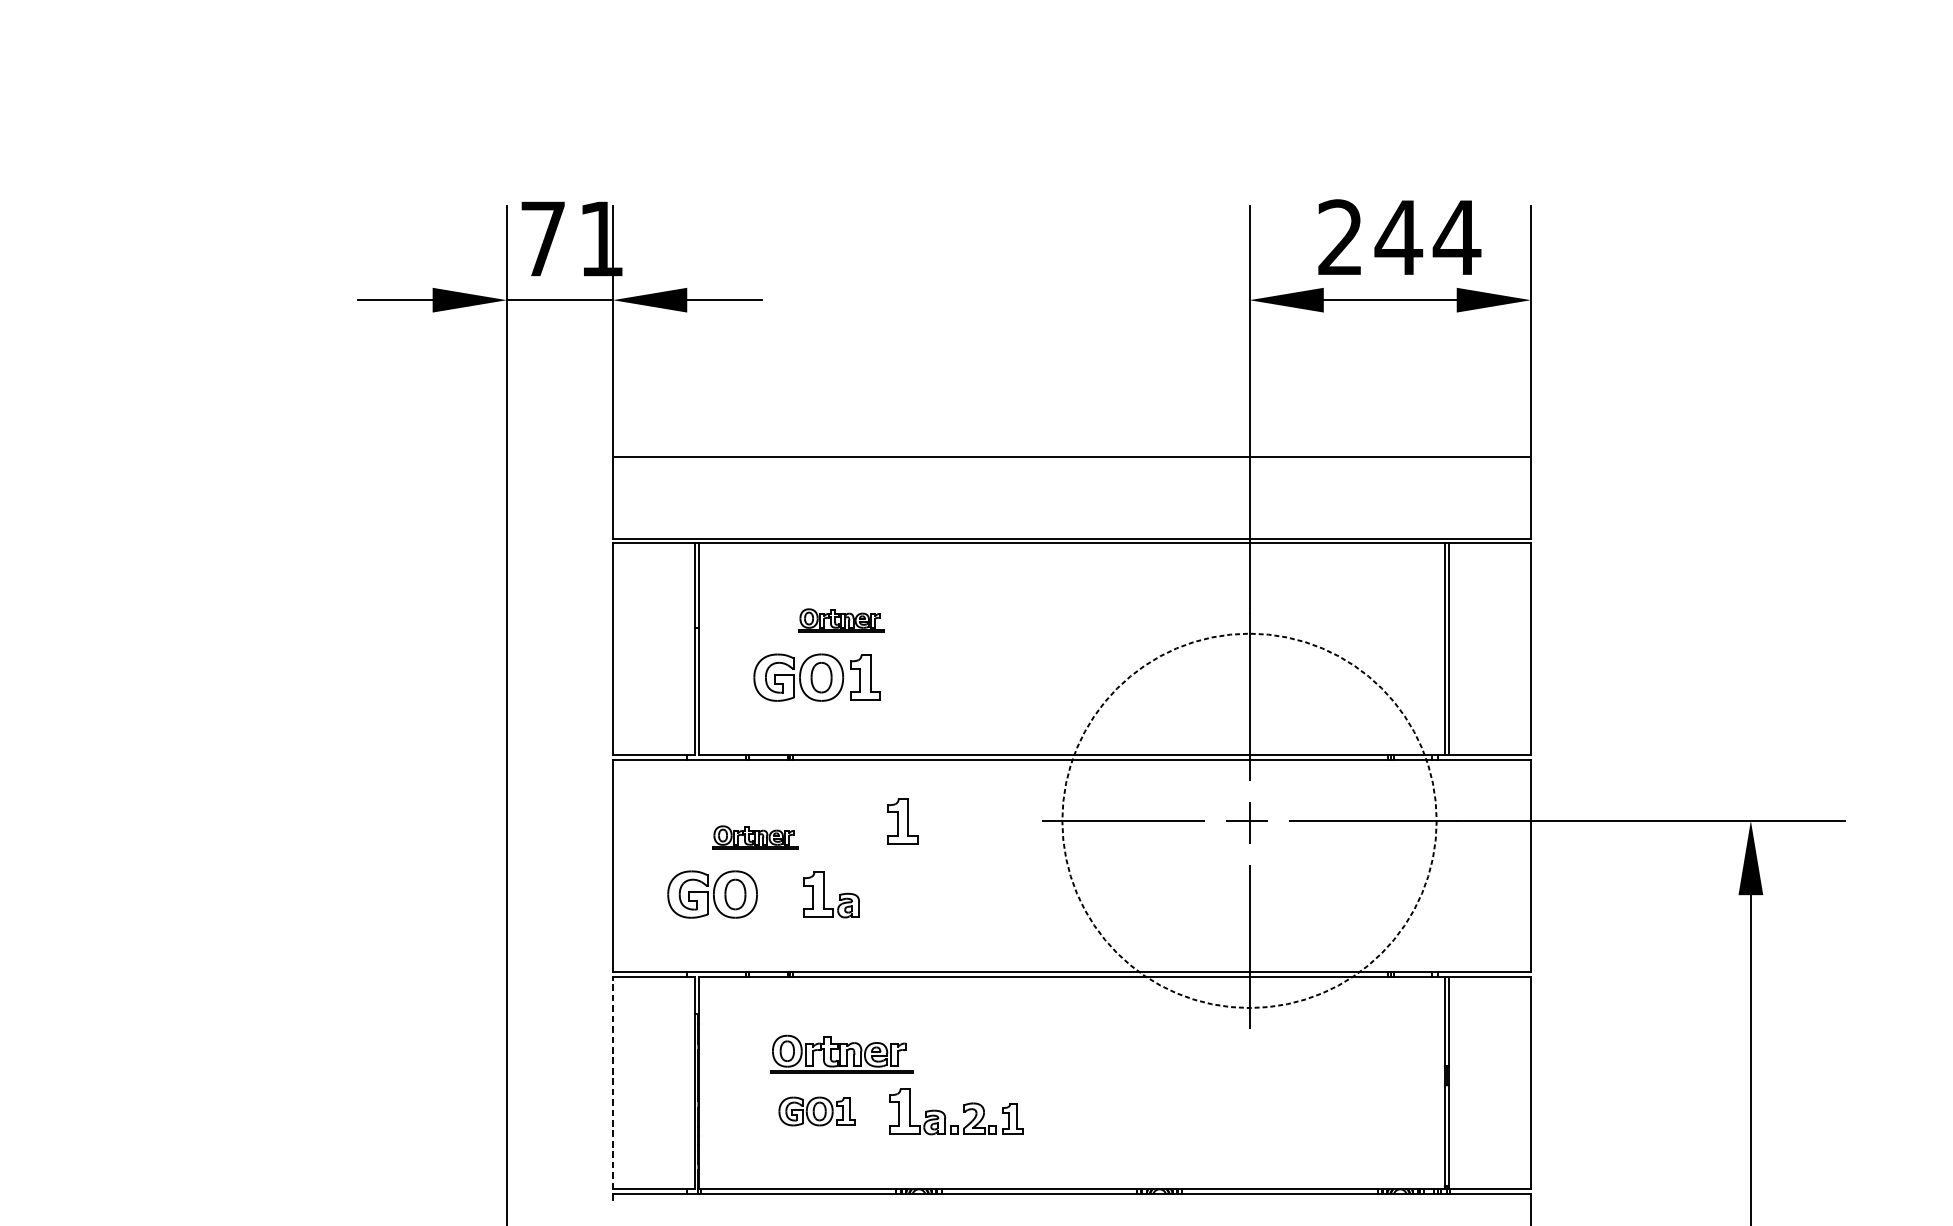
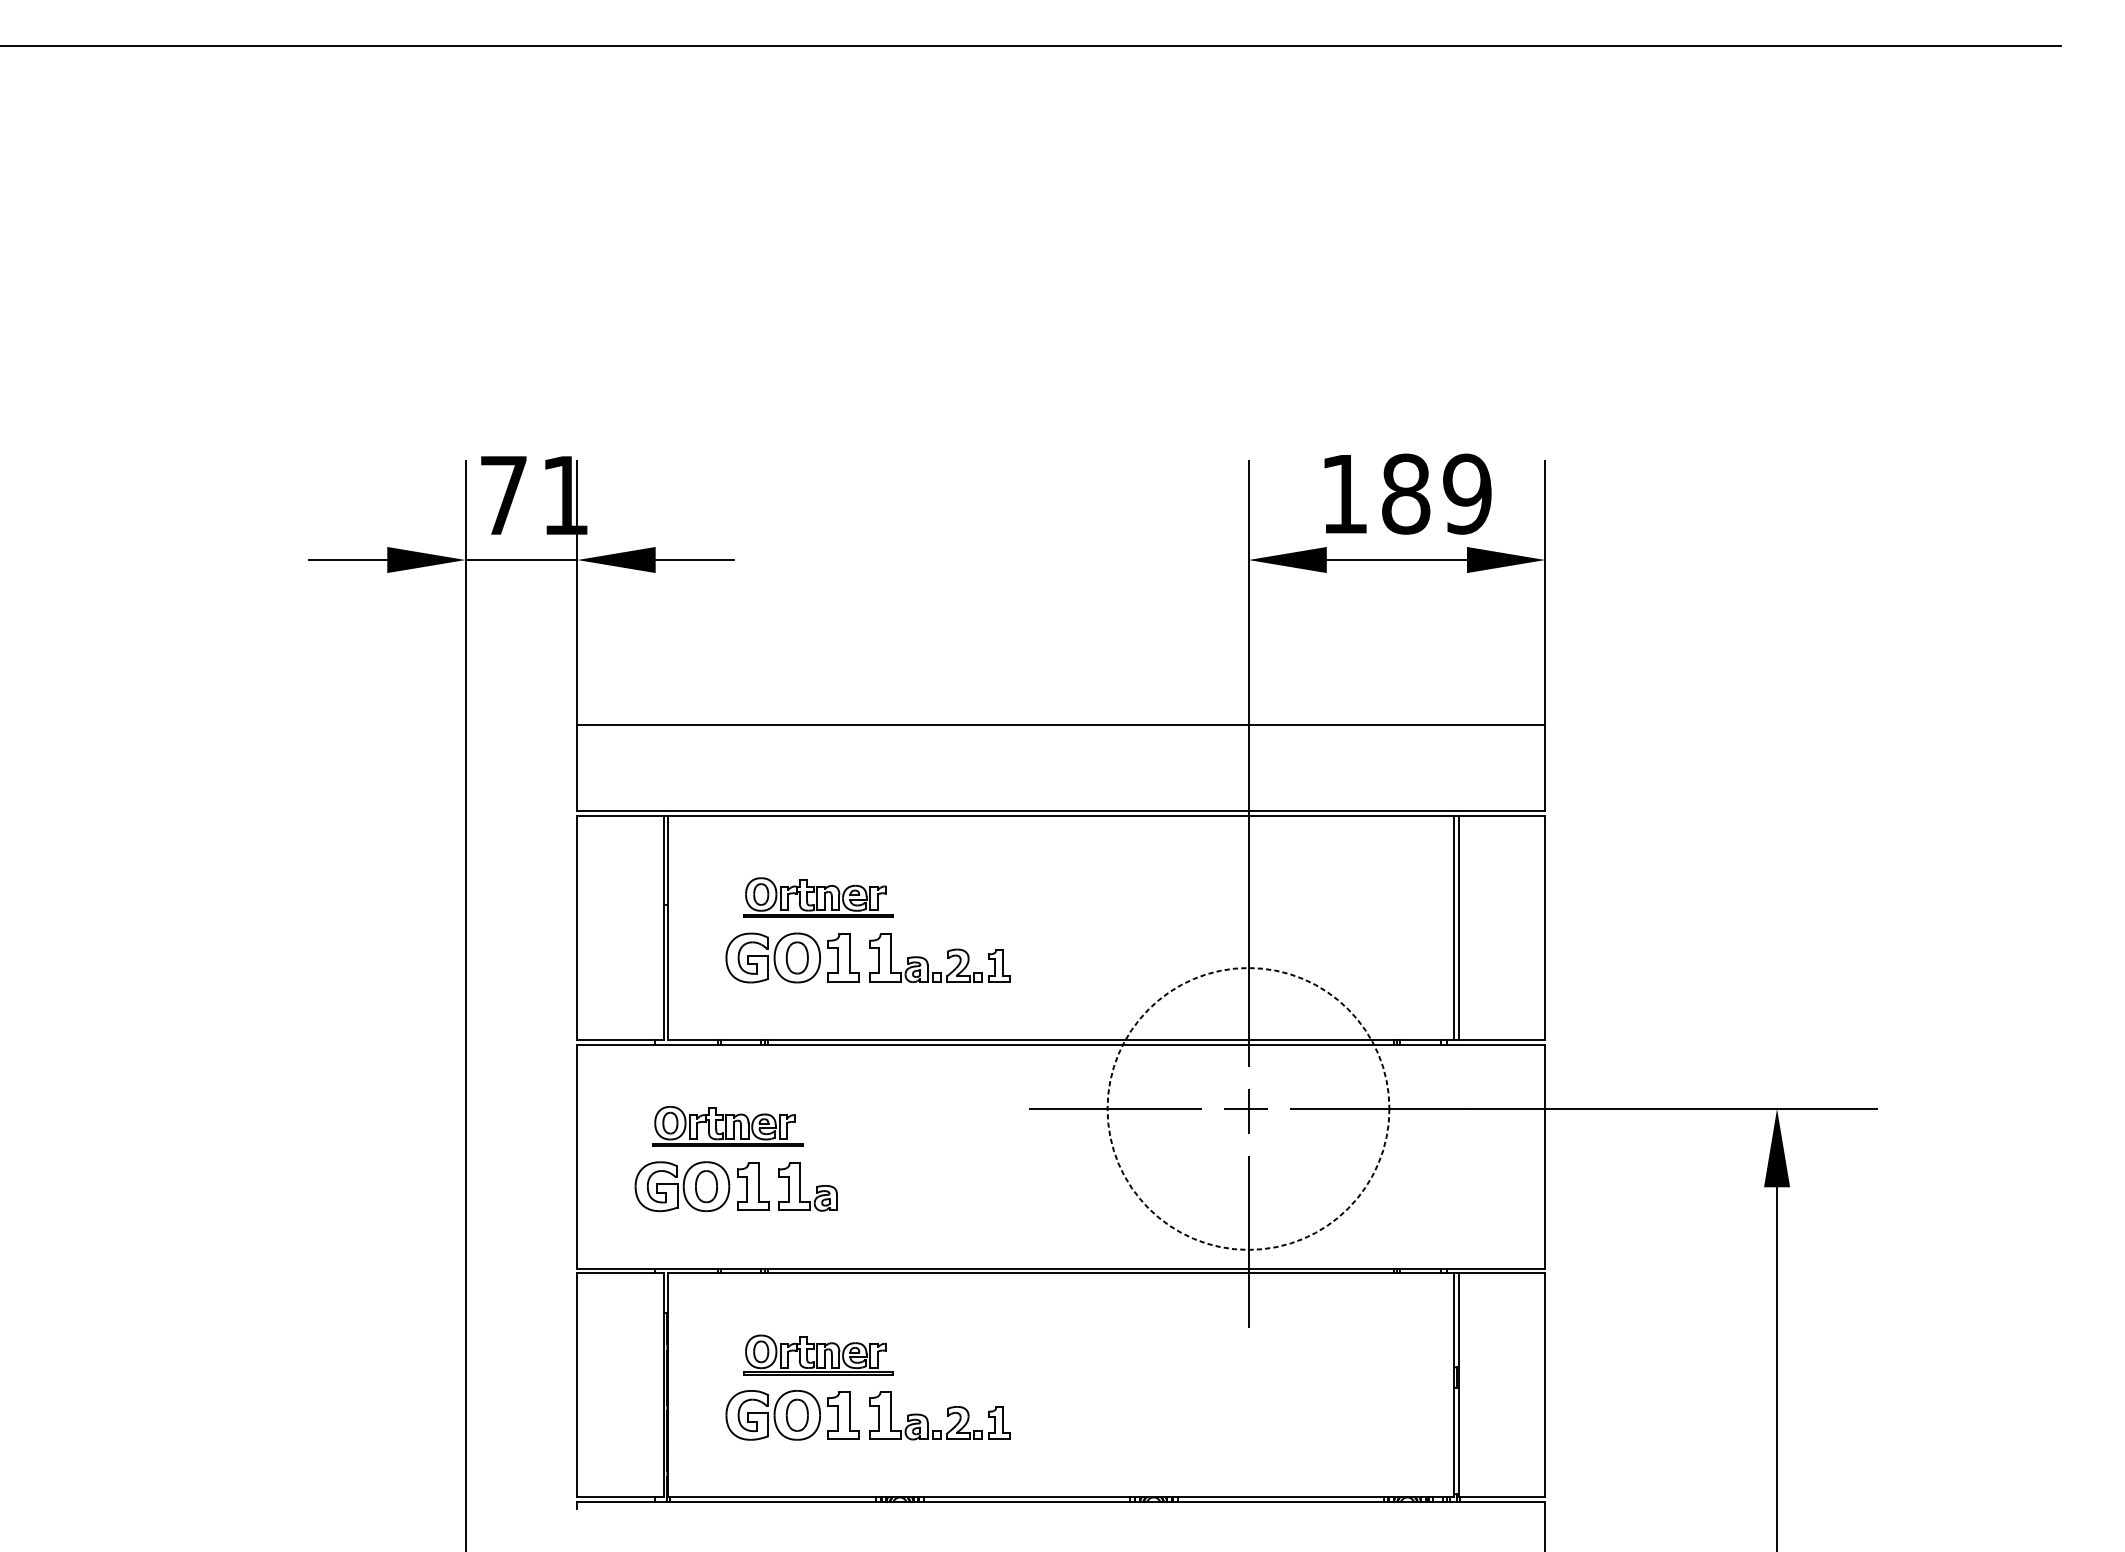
text: (1399, 237) -> (1406, 493), 244 -> 189
part: (841, 620) -> (818, 897), size x1.67
part: (964, 677) -> (947, 957), added
circle: (1249, 820) -> (1248, 1108), size x0.71
part: (903, 821) -> (753, 1186), moved
part: (755, 837) -> (727, 1126), size x1.67
line: (613, 1083) -> (577, 1385), dashed -> solid
part: (817, 1111) -> (792, 1415), size x1.67

